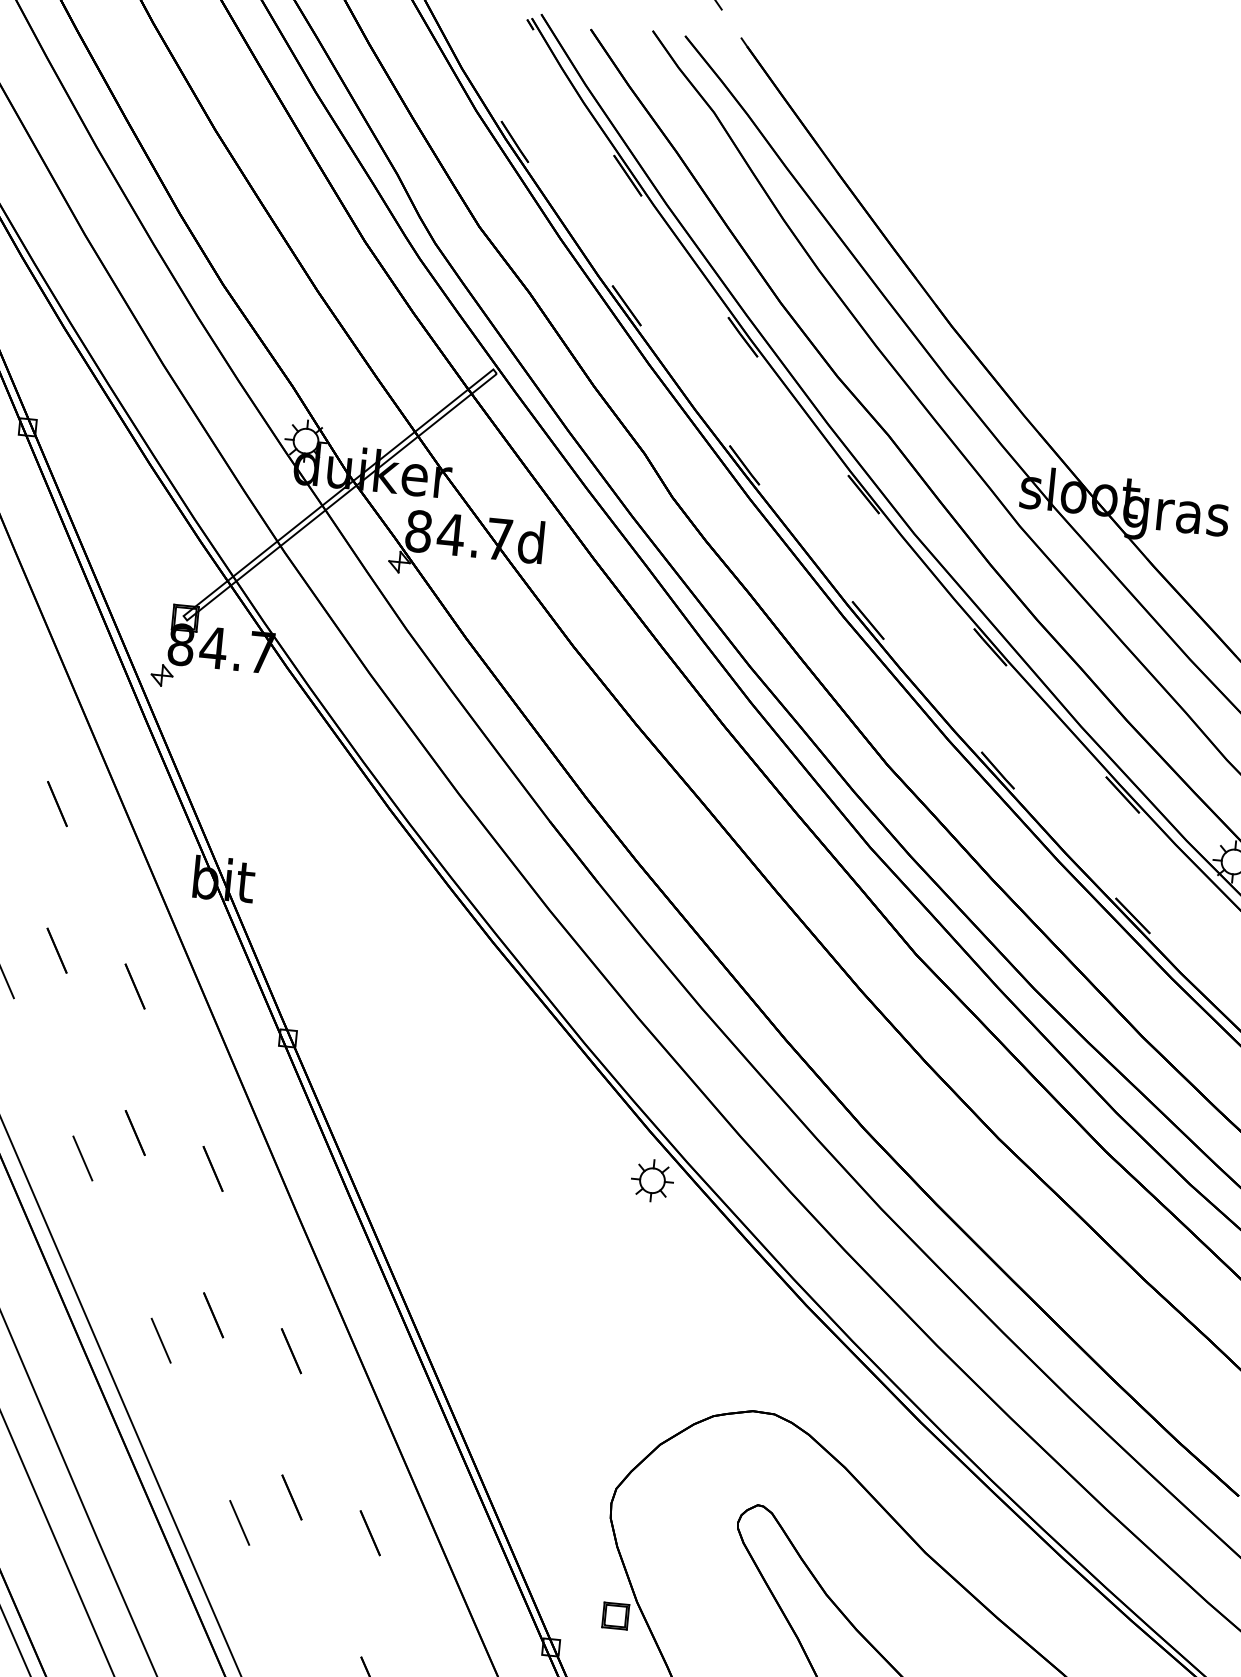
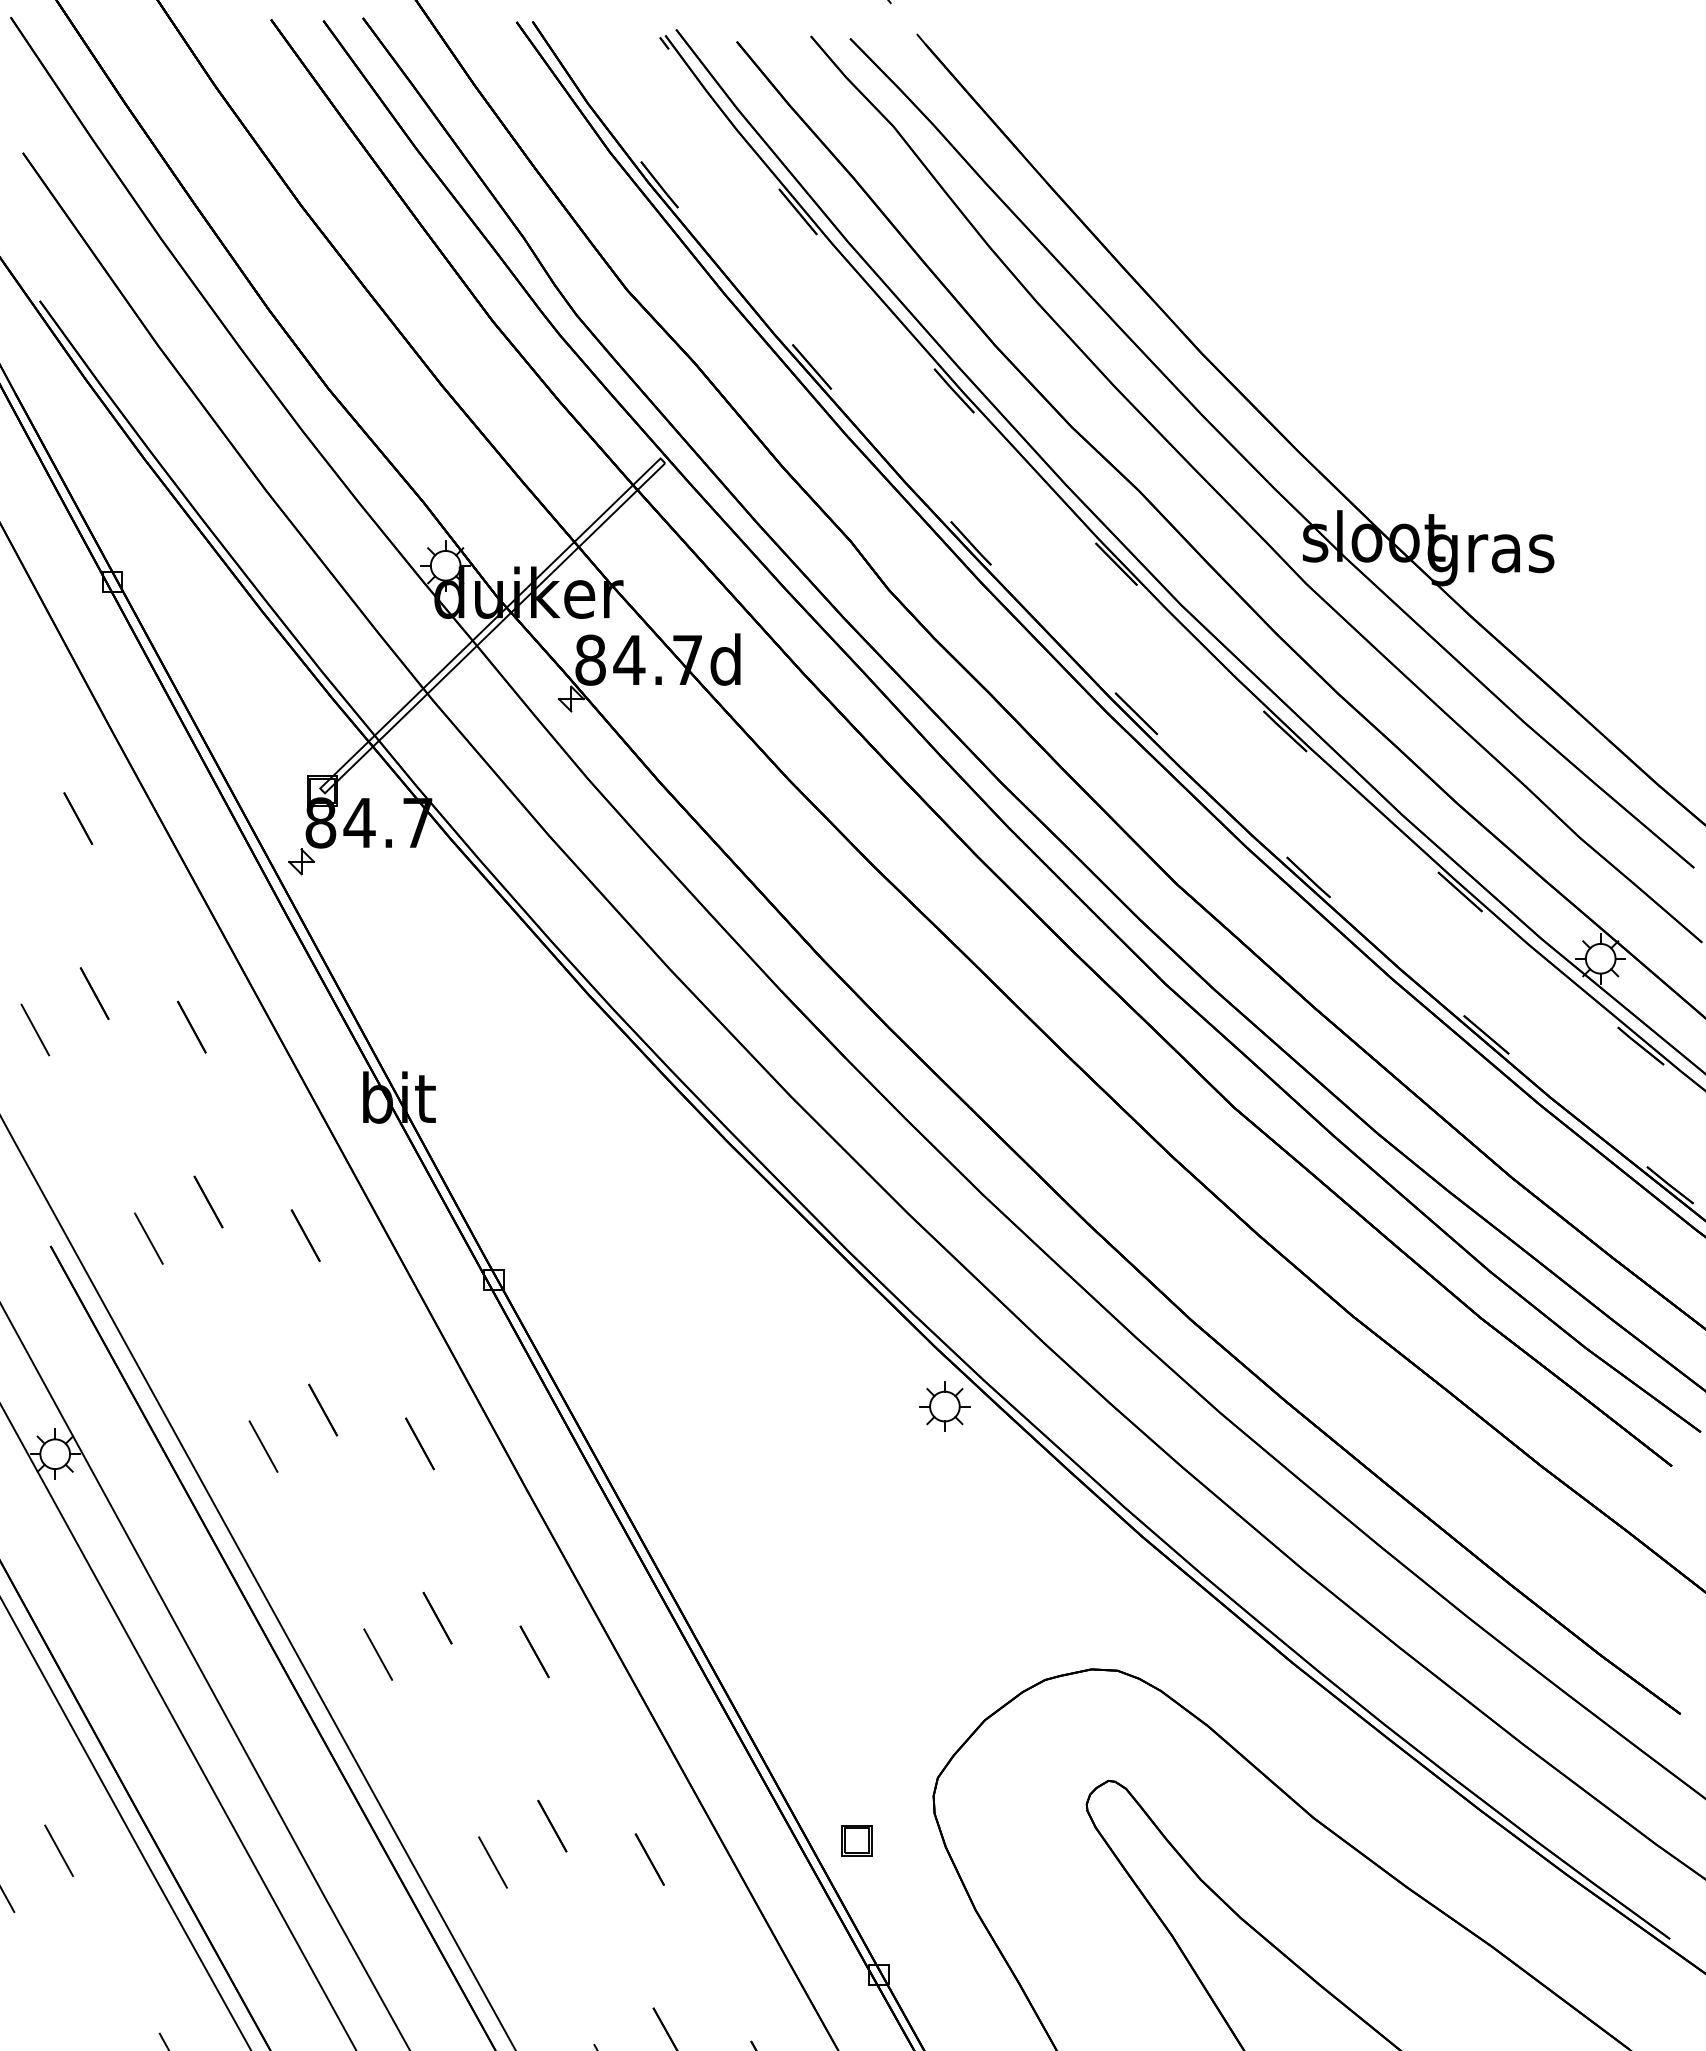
part: (615, 1615) -> (856, 1840), moved

